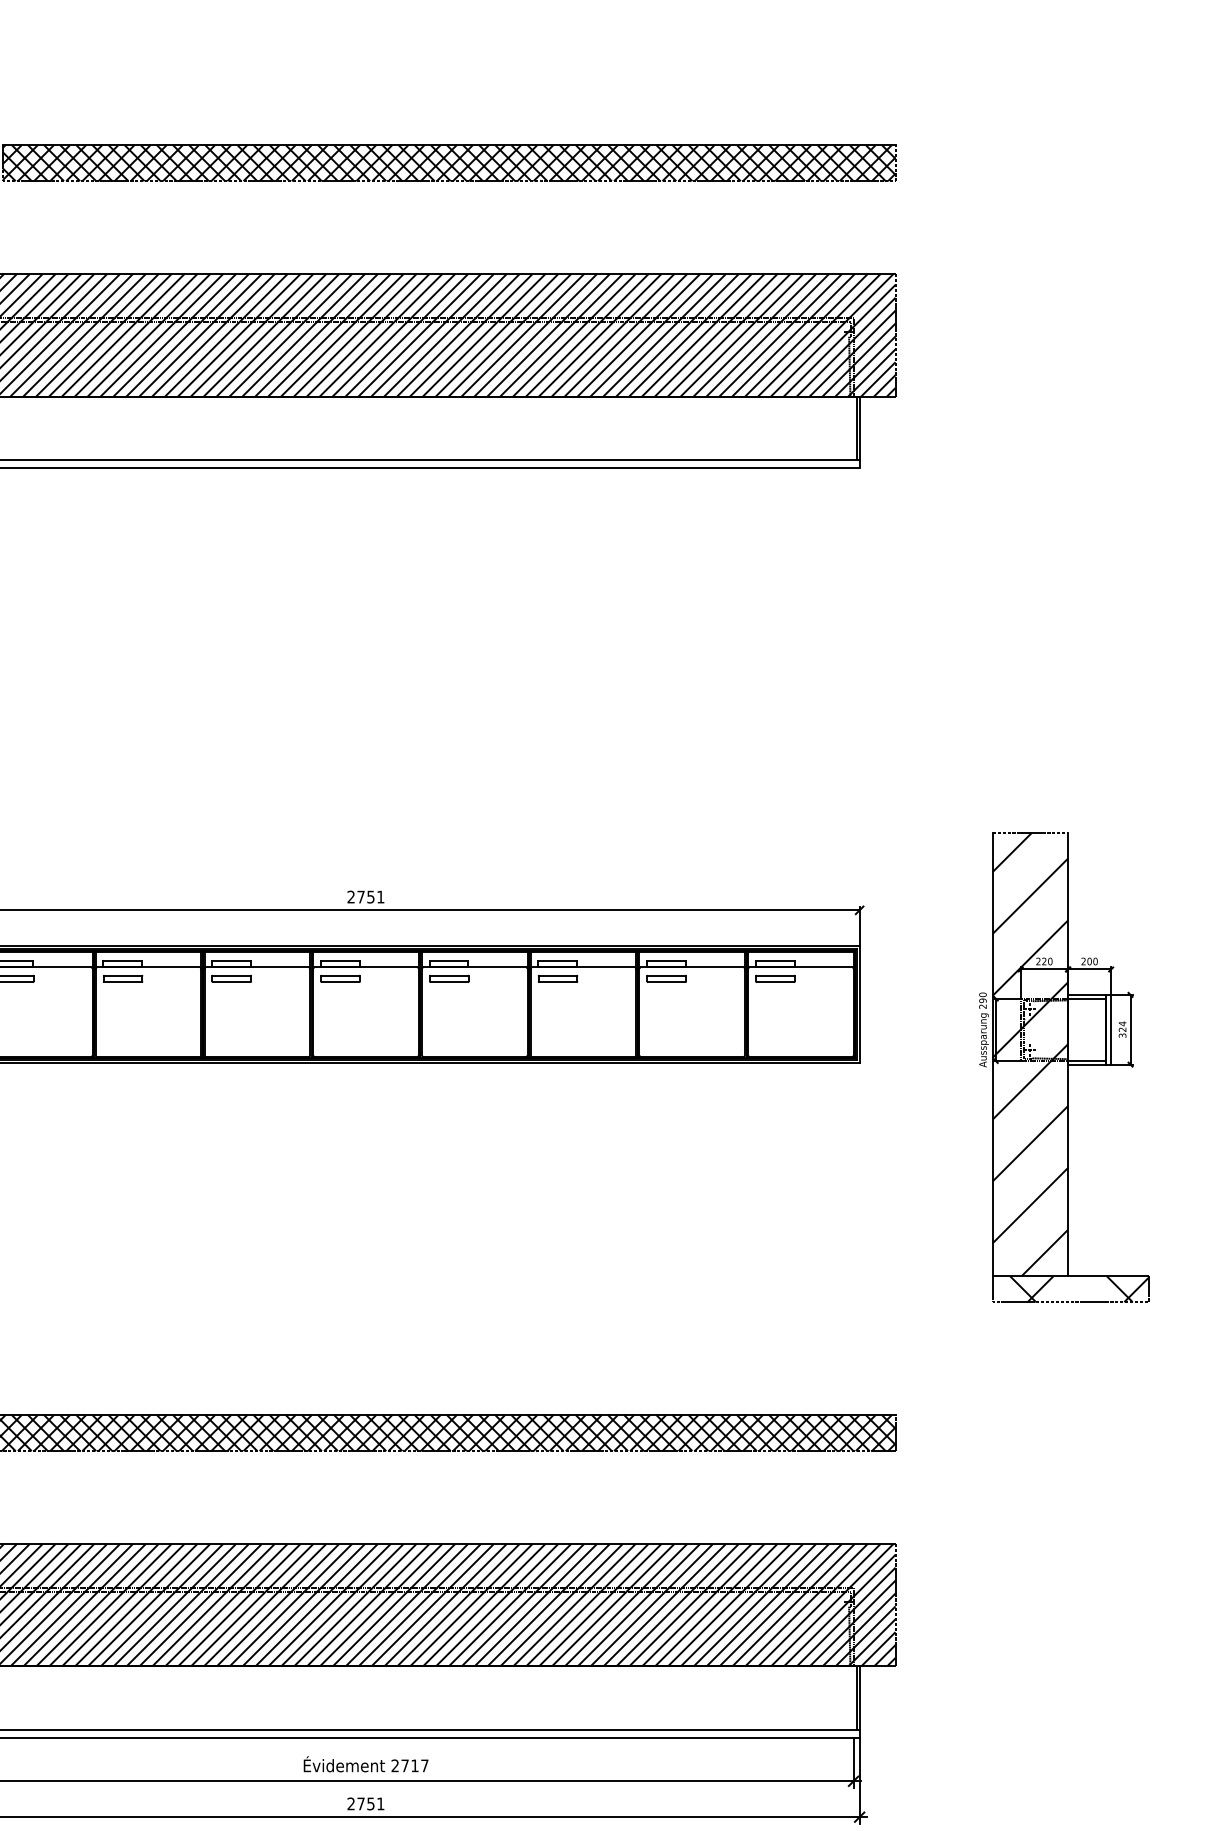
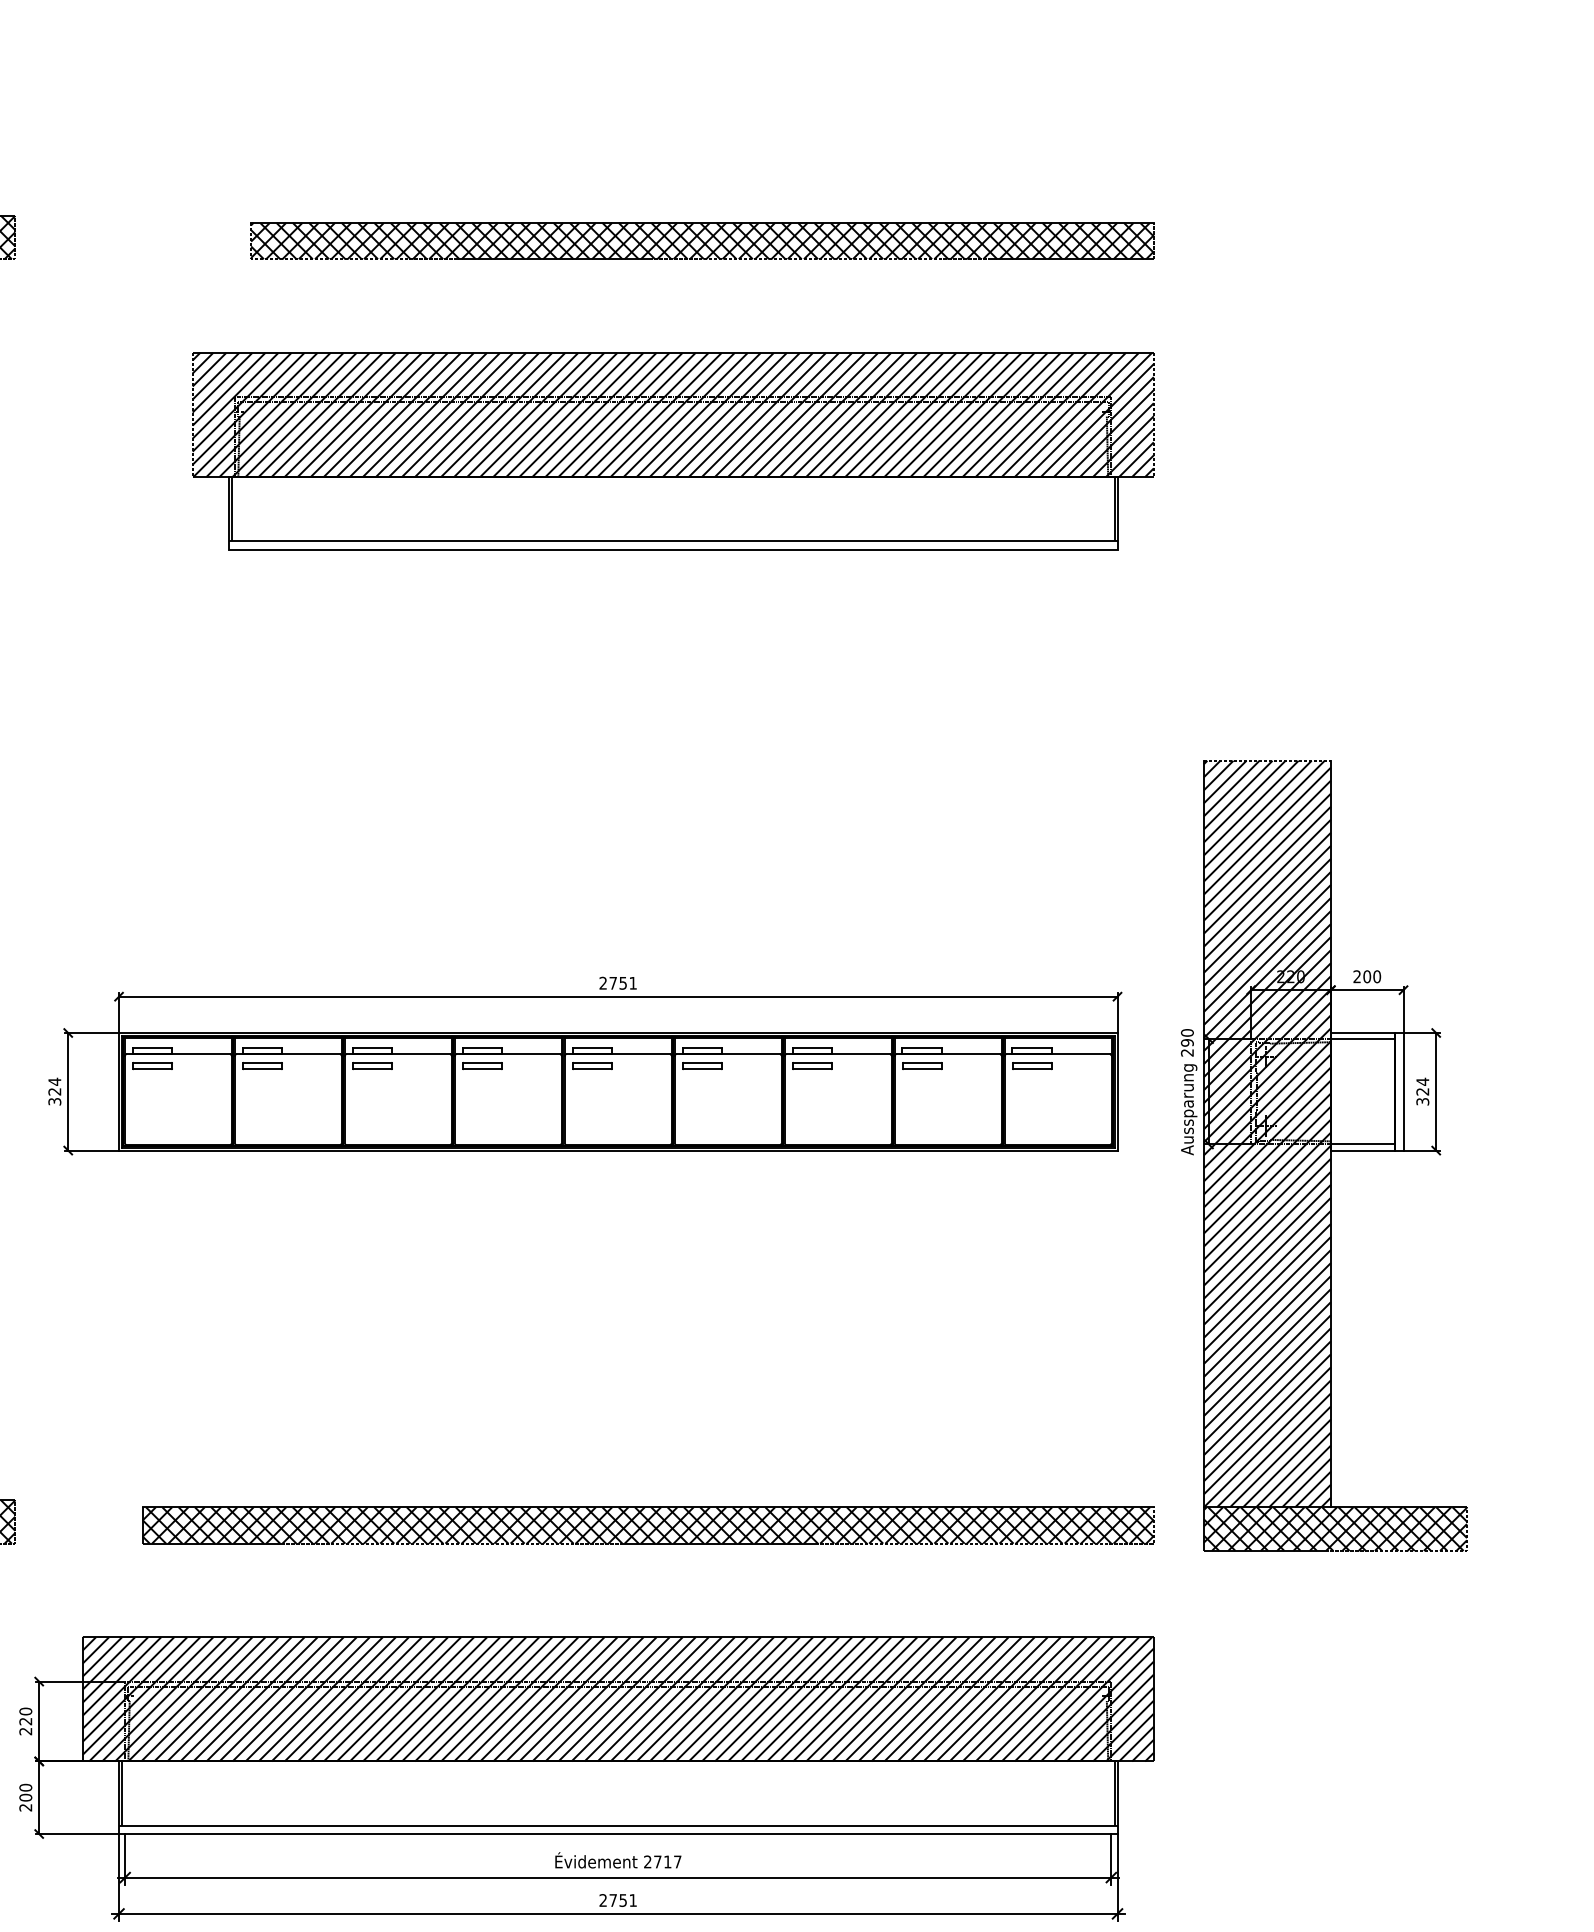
part: (1064, 1067) -> (1324, 1155), size x1.67

